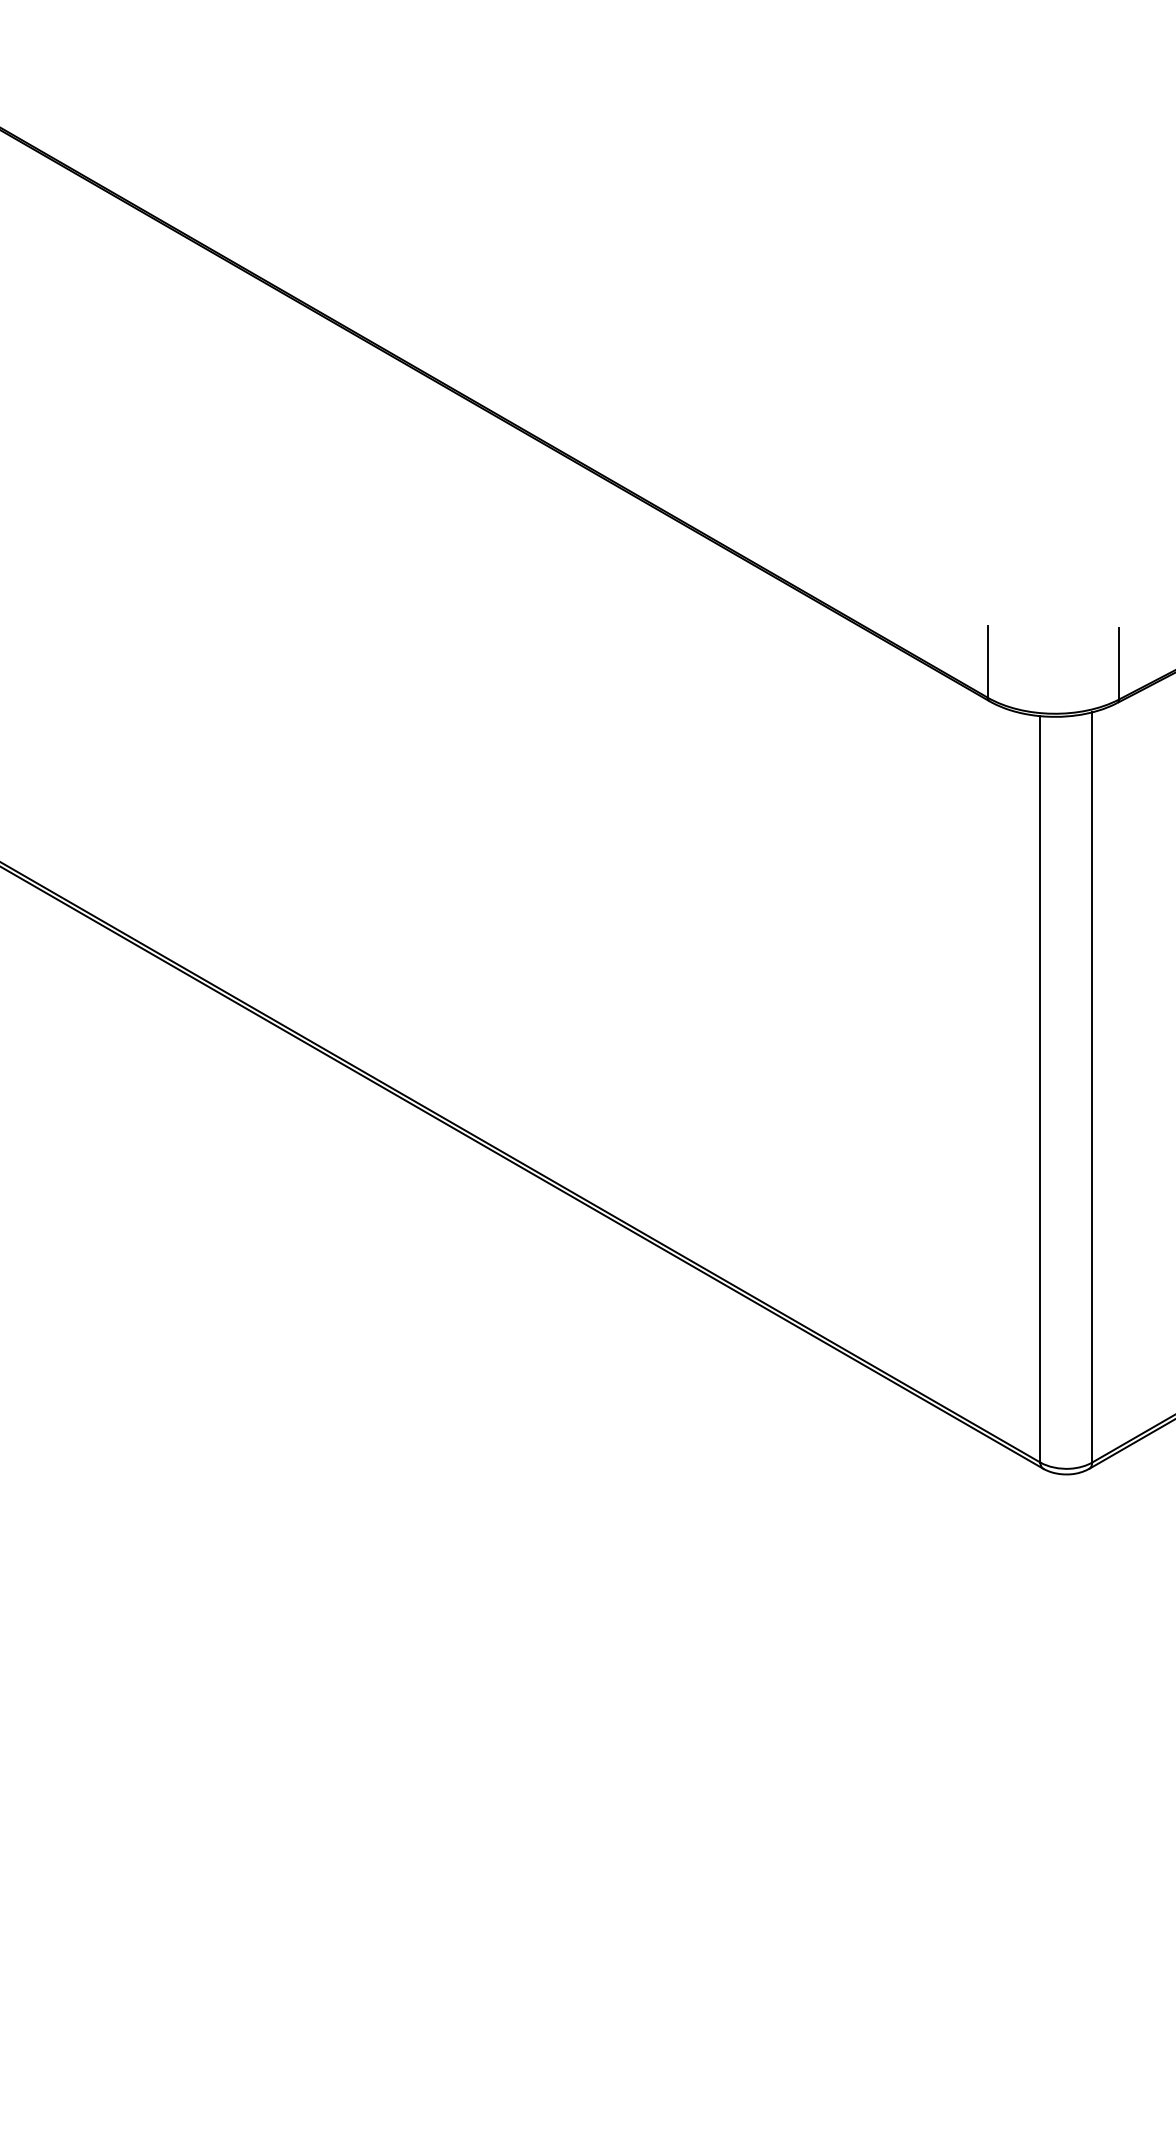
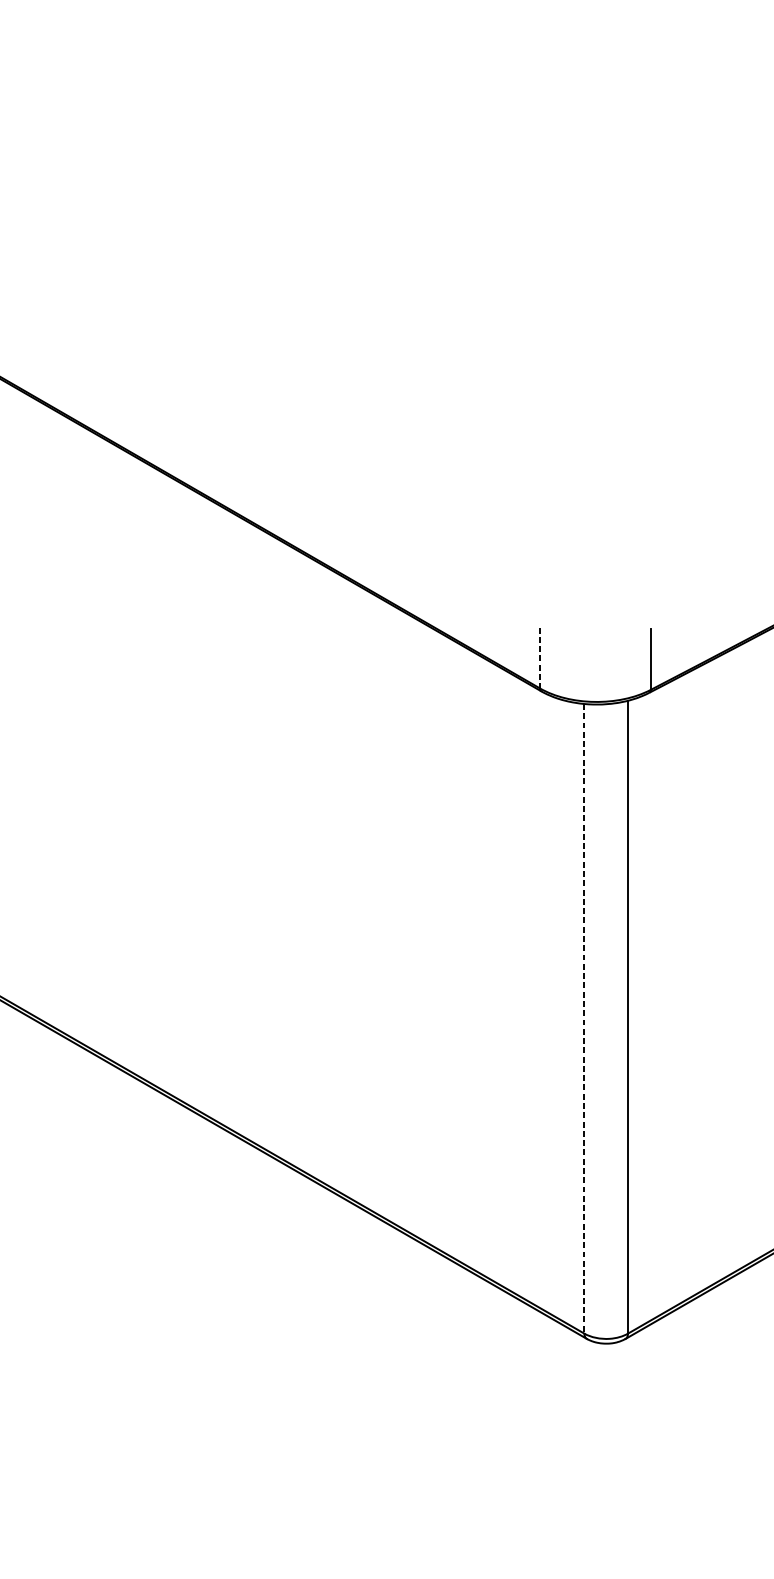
line: (987, 661) -> (539, 657), solid -> dashed
line: (1040, 1089) -> (584, 1018), solid -> dashed

